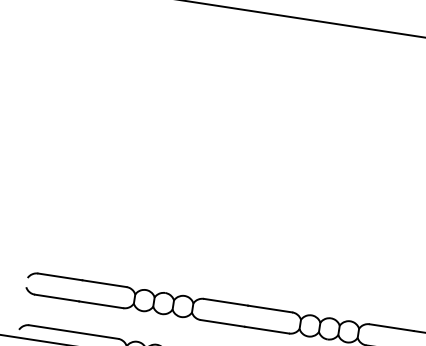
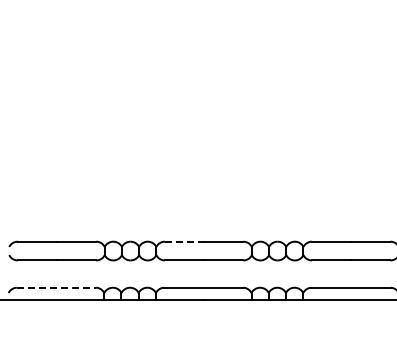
line: (226, 302) -> (184, 241), solid -> dashed
line: (73, 331) -> (56, 287), solid -> dashed

